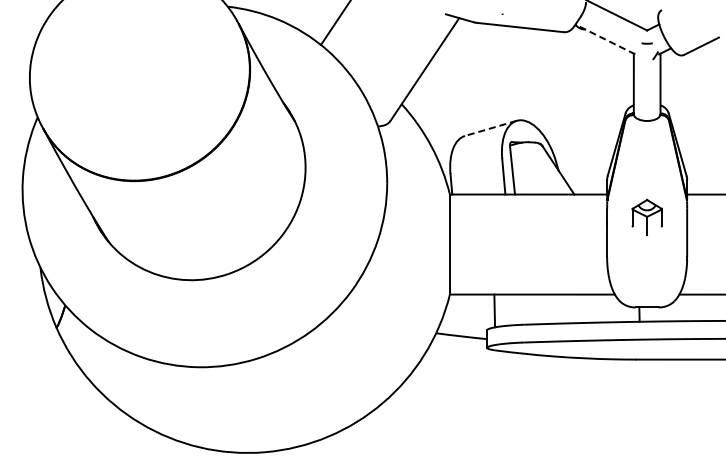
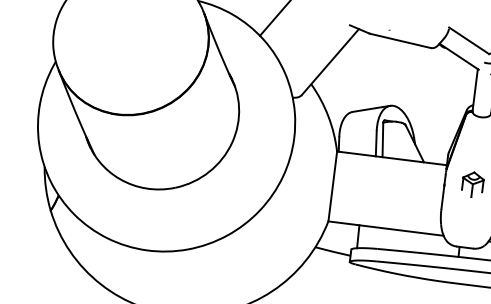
line: (604, 39) -> (458, 56), dashed -> solid
line: (490, 128) -> (371, 108), dashed -> solid

